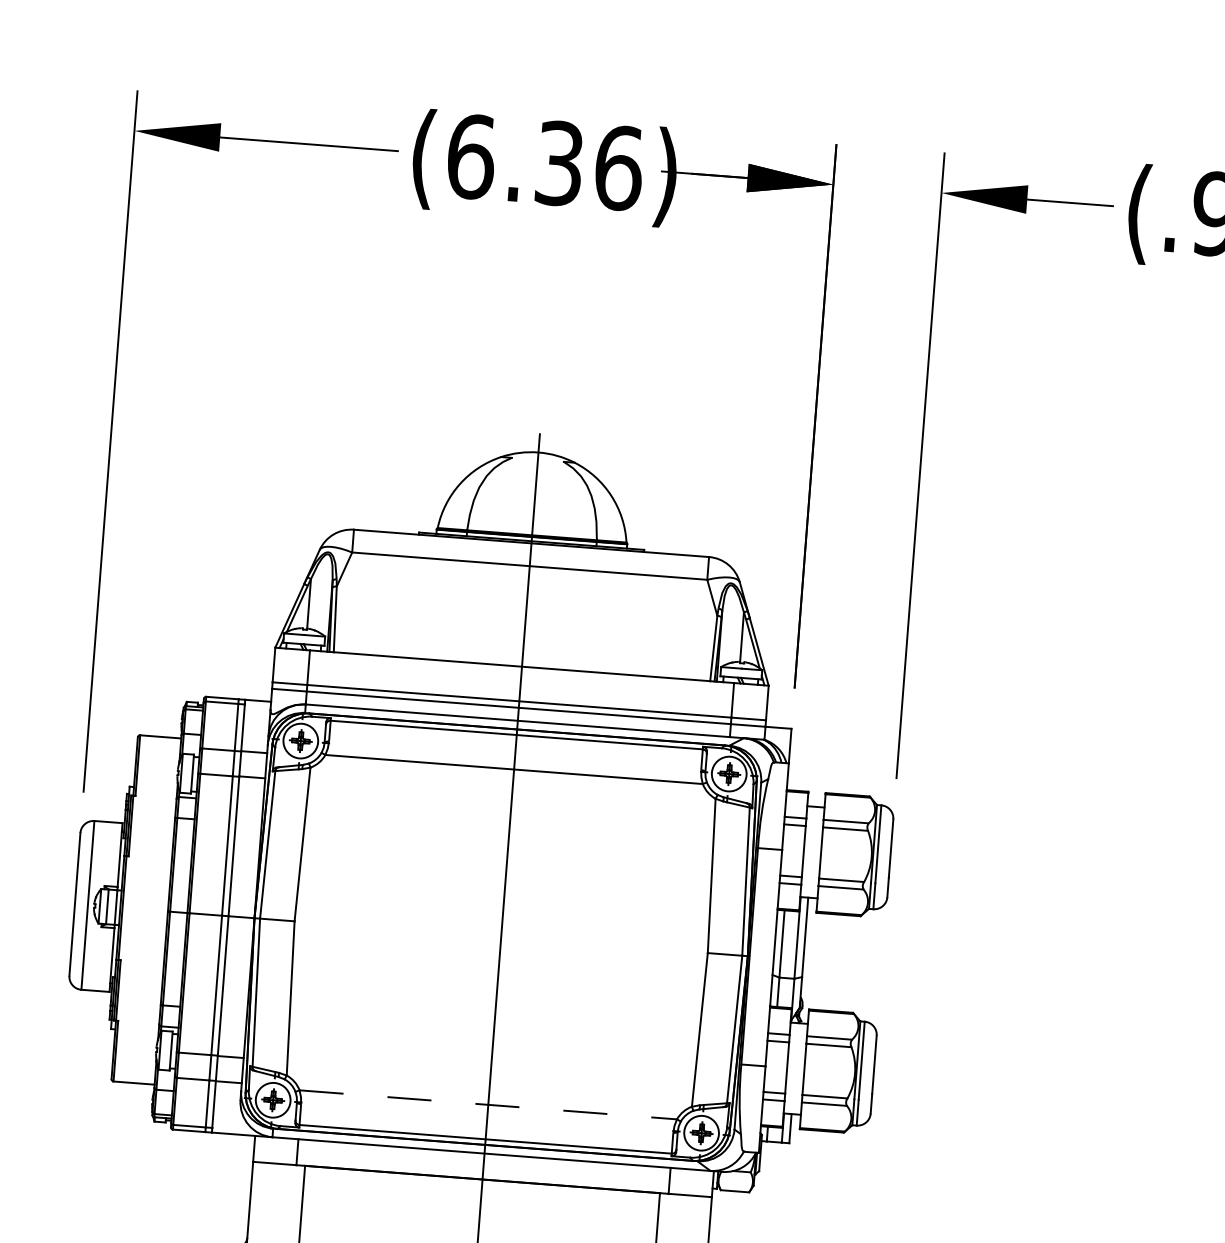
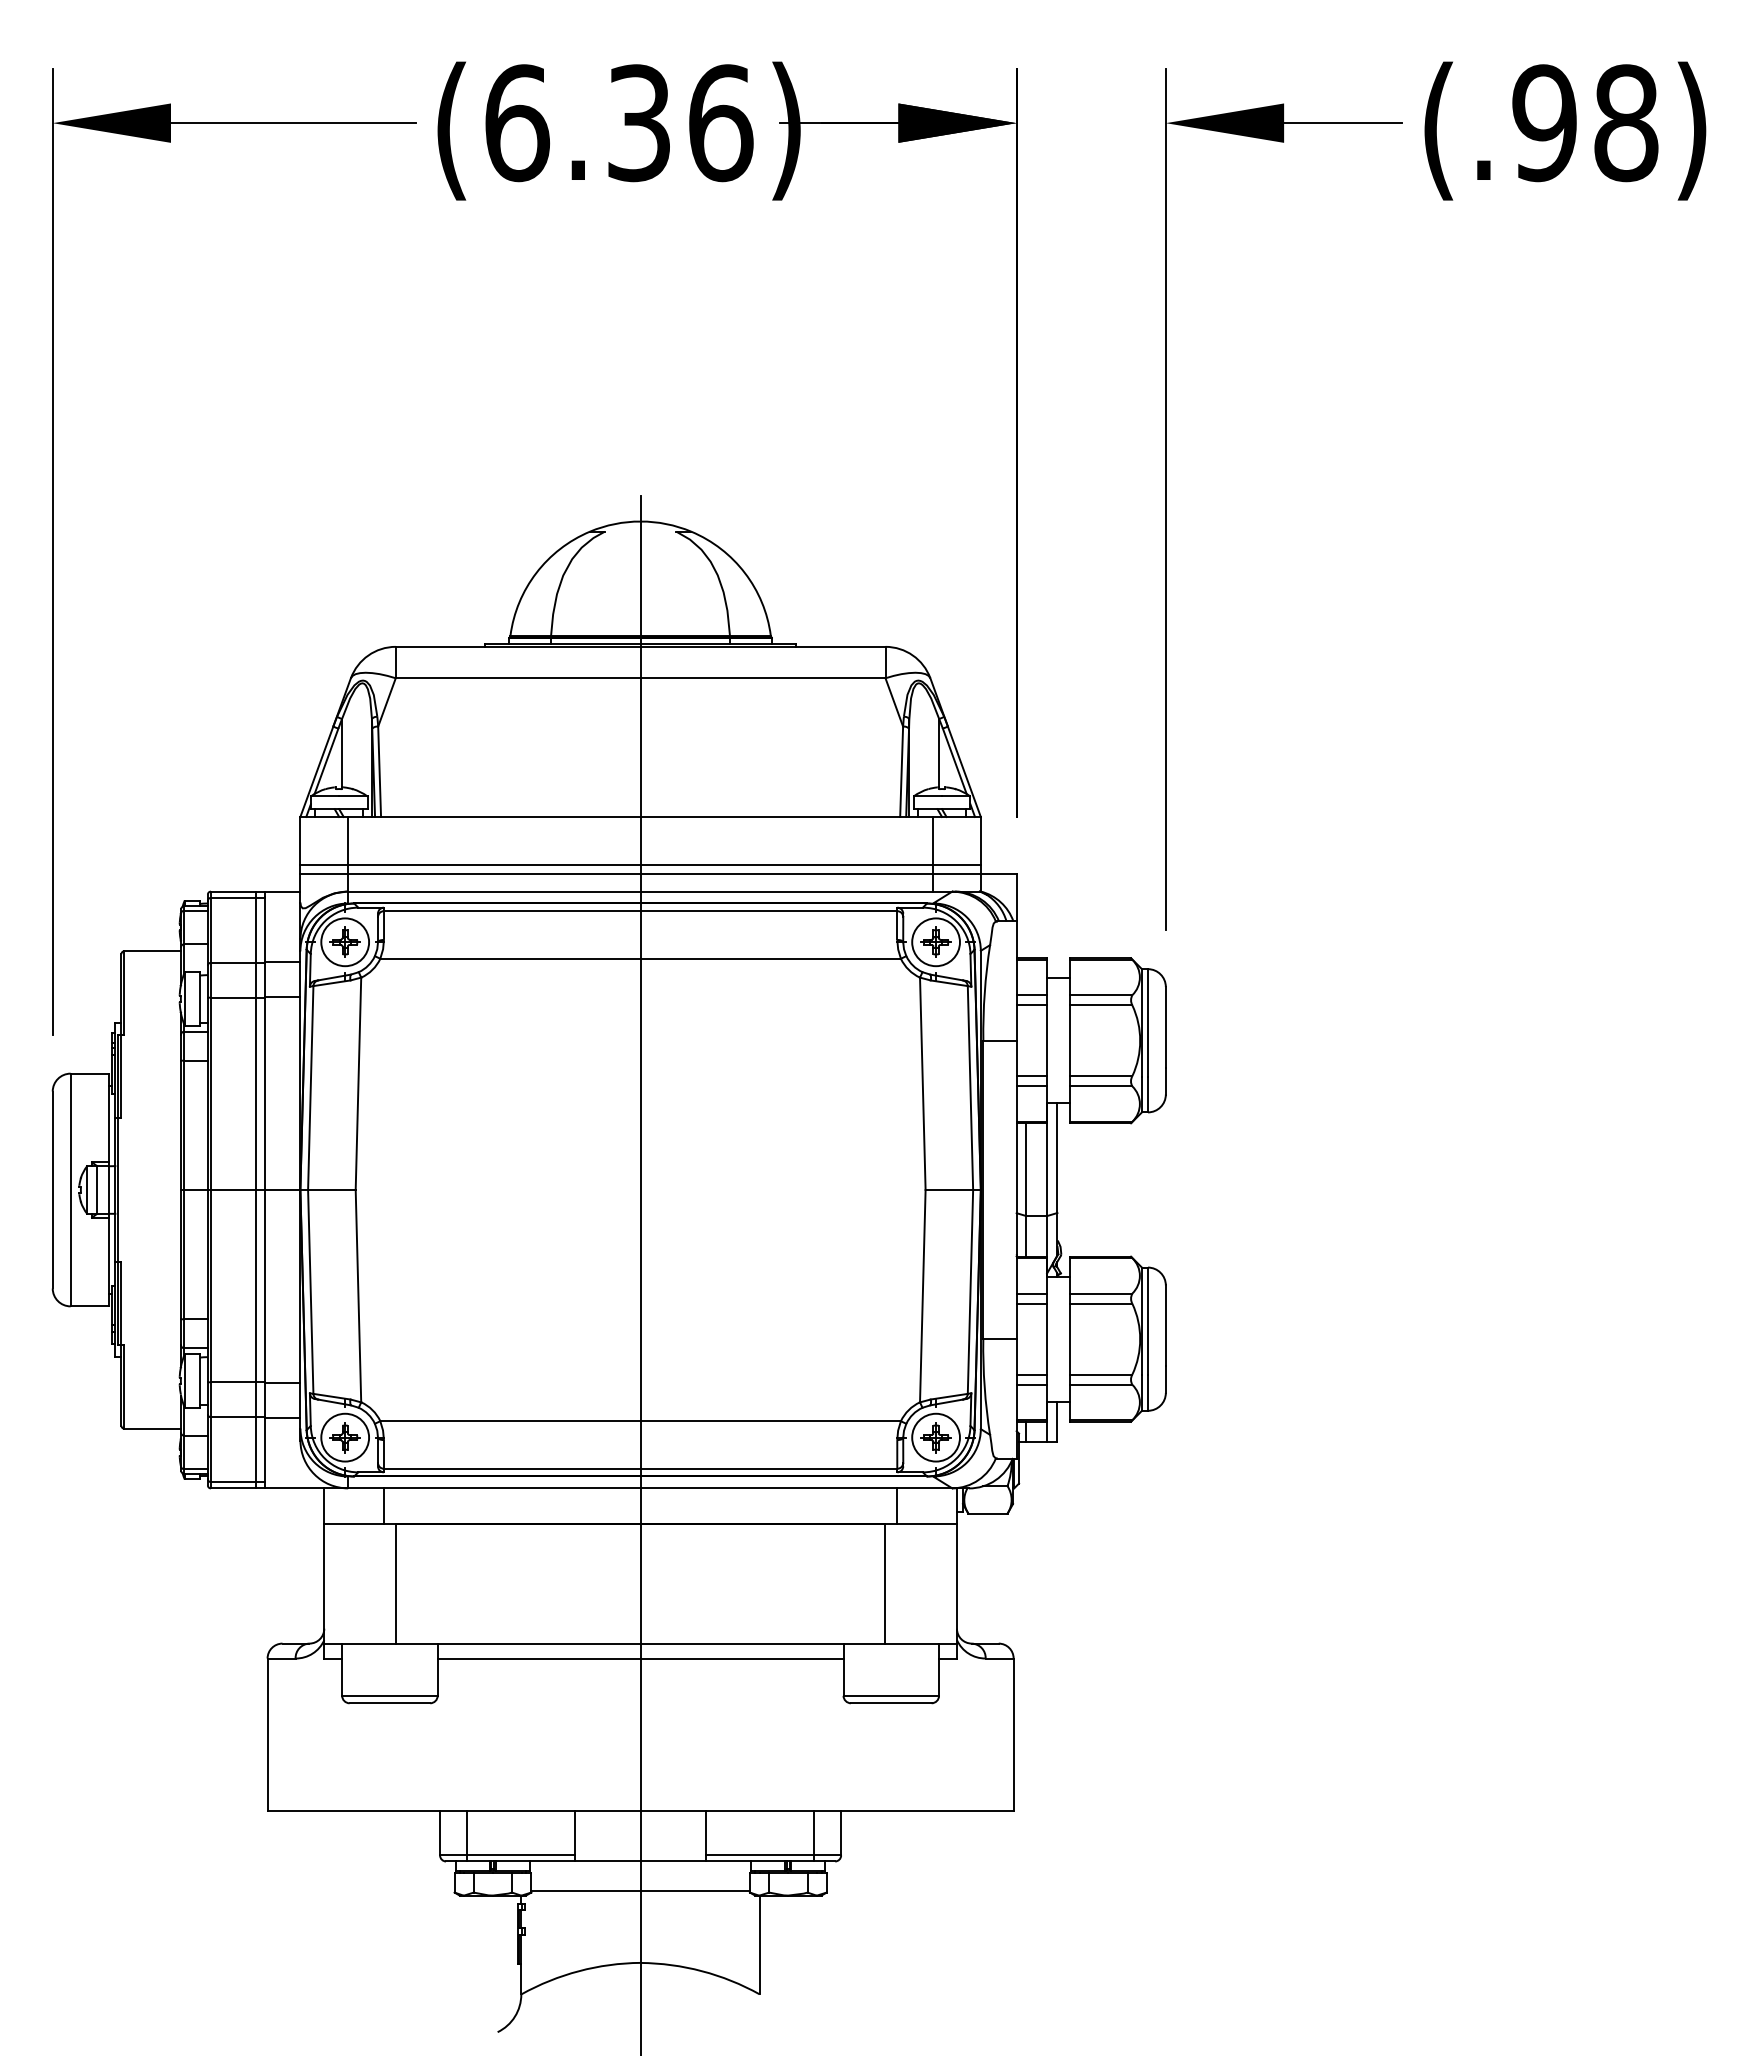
line: (488, 1105) -> (641, 1421), dashed -> solid

